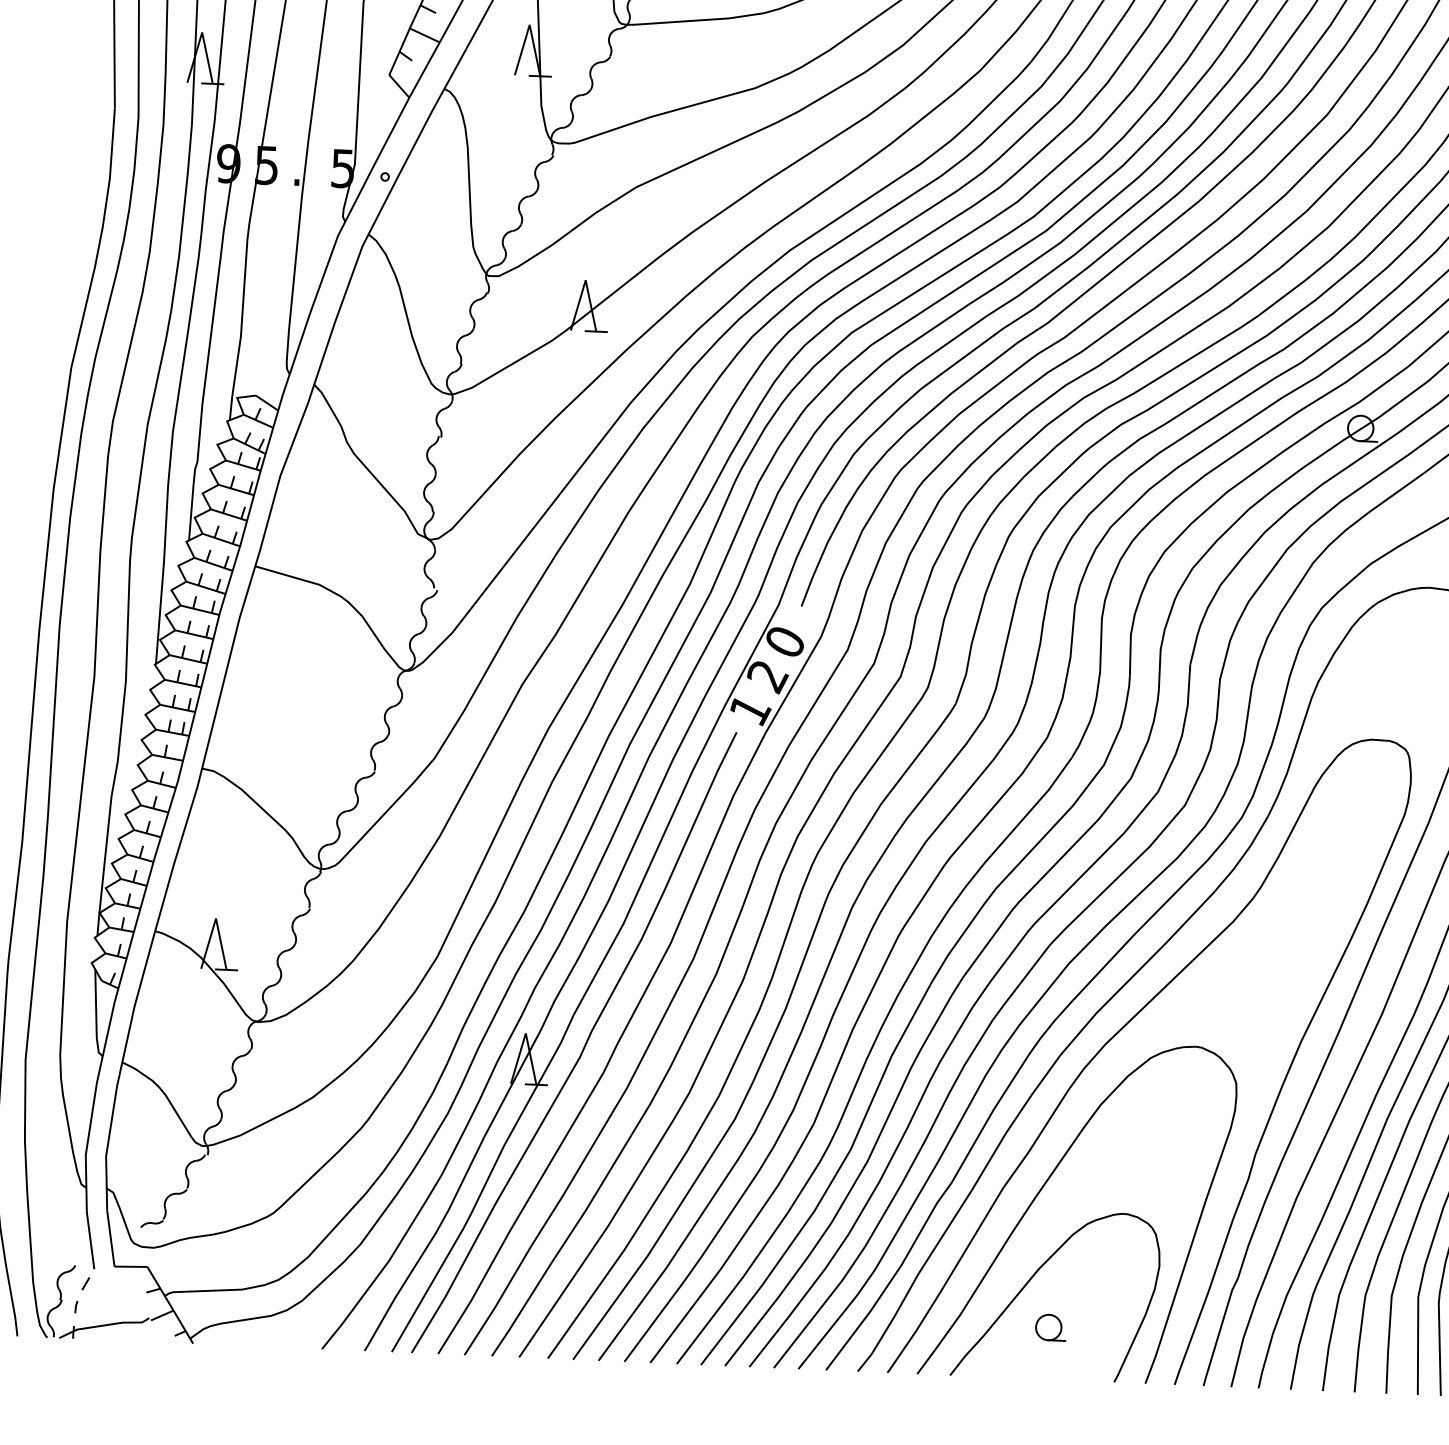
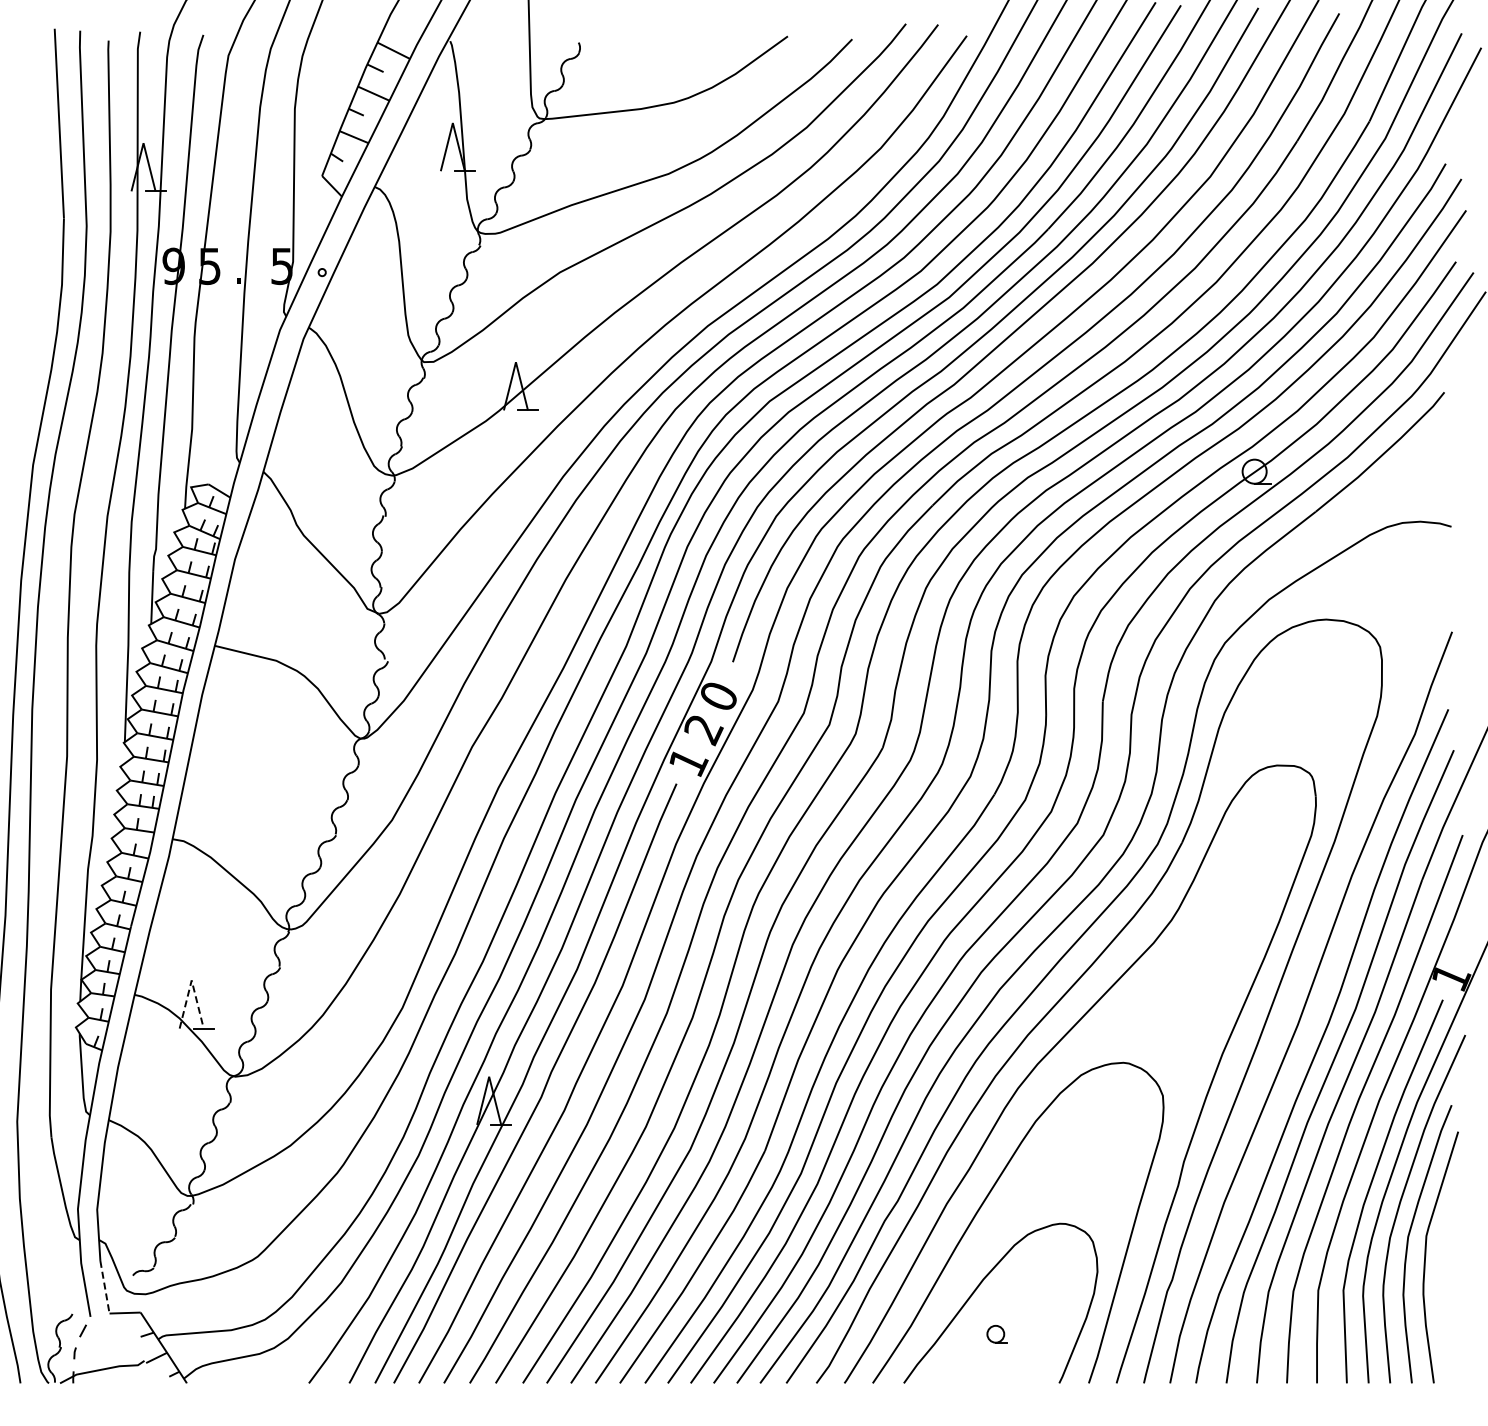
line: (215, 918) -> (191, 980), solid -> dashed
line: (110, 1238) -> (104, 1287), solid -> dashed
part: (1050, 1327) -> (996, 1334), size x0.7

